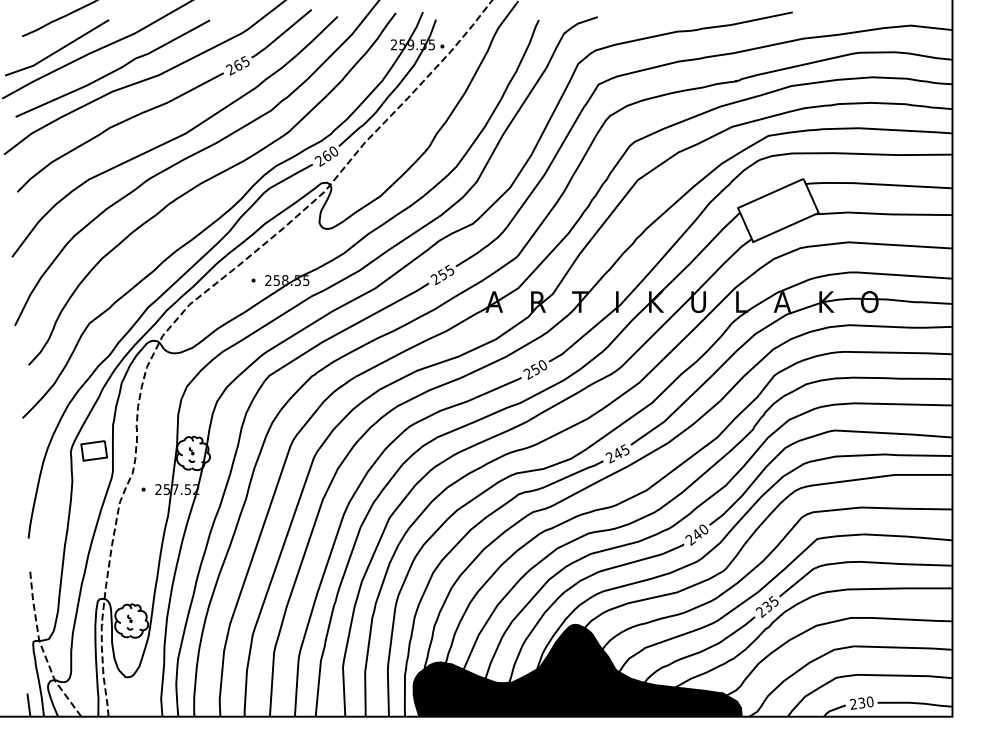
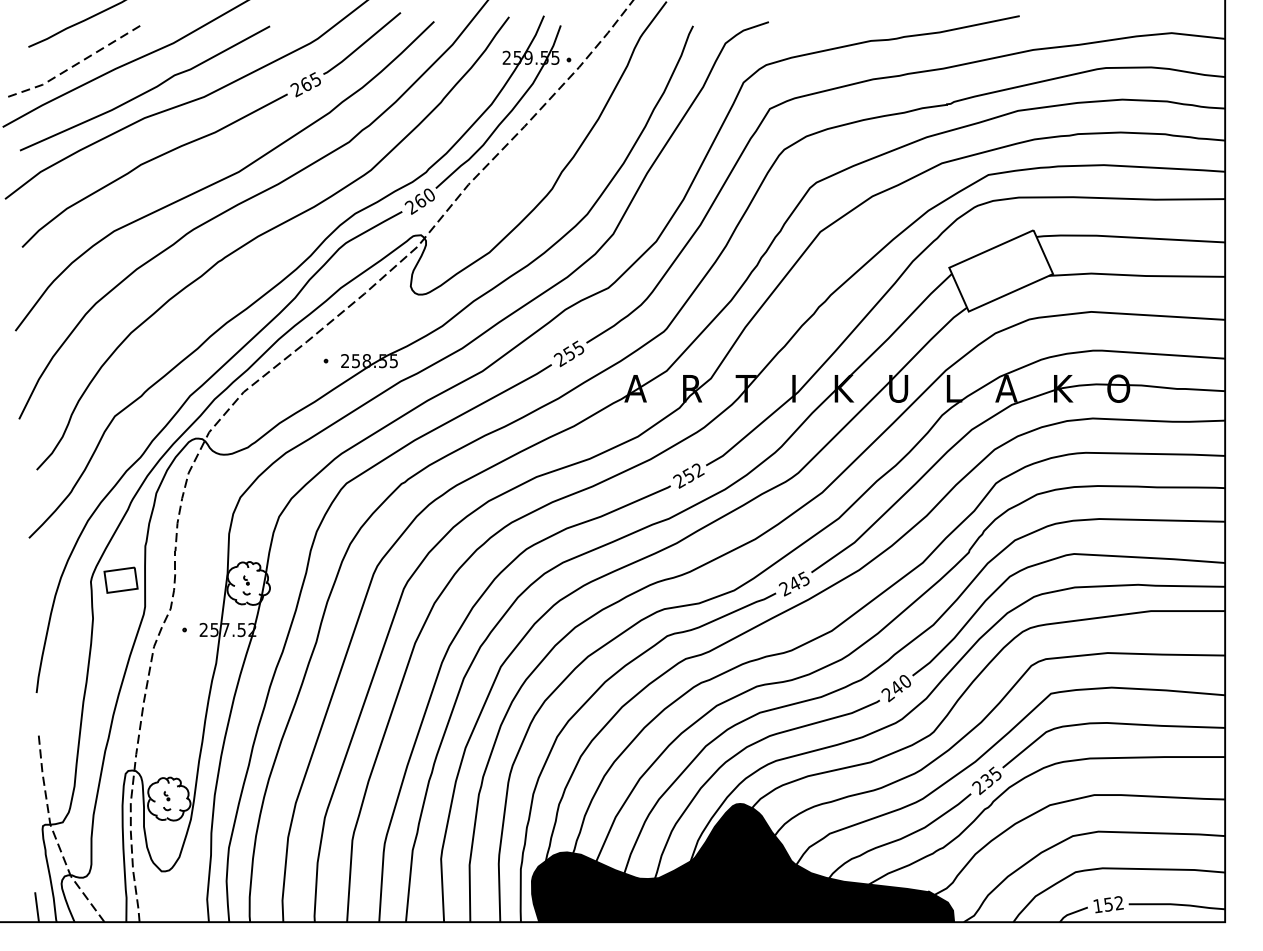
line: (58, 50) -> (75, 65), solid -> dashed
text: (542, 366) -> (697, 471), 250 -> 252
text: (861, 702) -> (1108, 903), 230 -> 152

